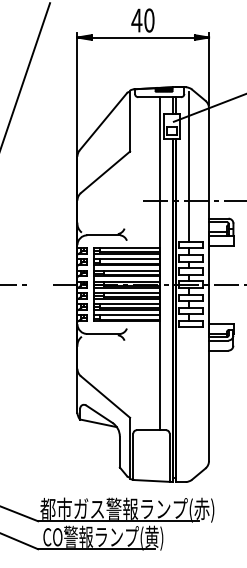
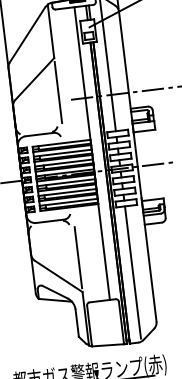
line: (130, 190) -> (58, 92), added
line: (130, 378) -> (78, 257), added
line: (189, 402) -> (133, 272), added

